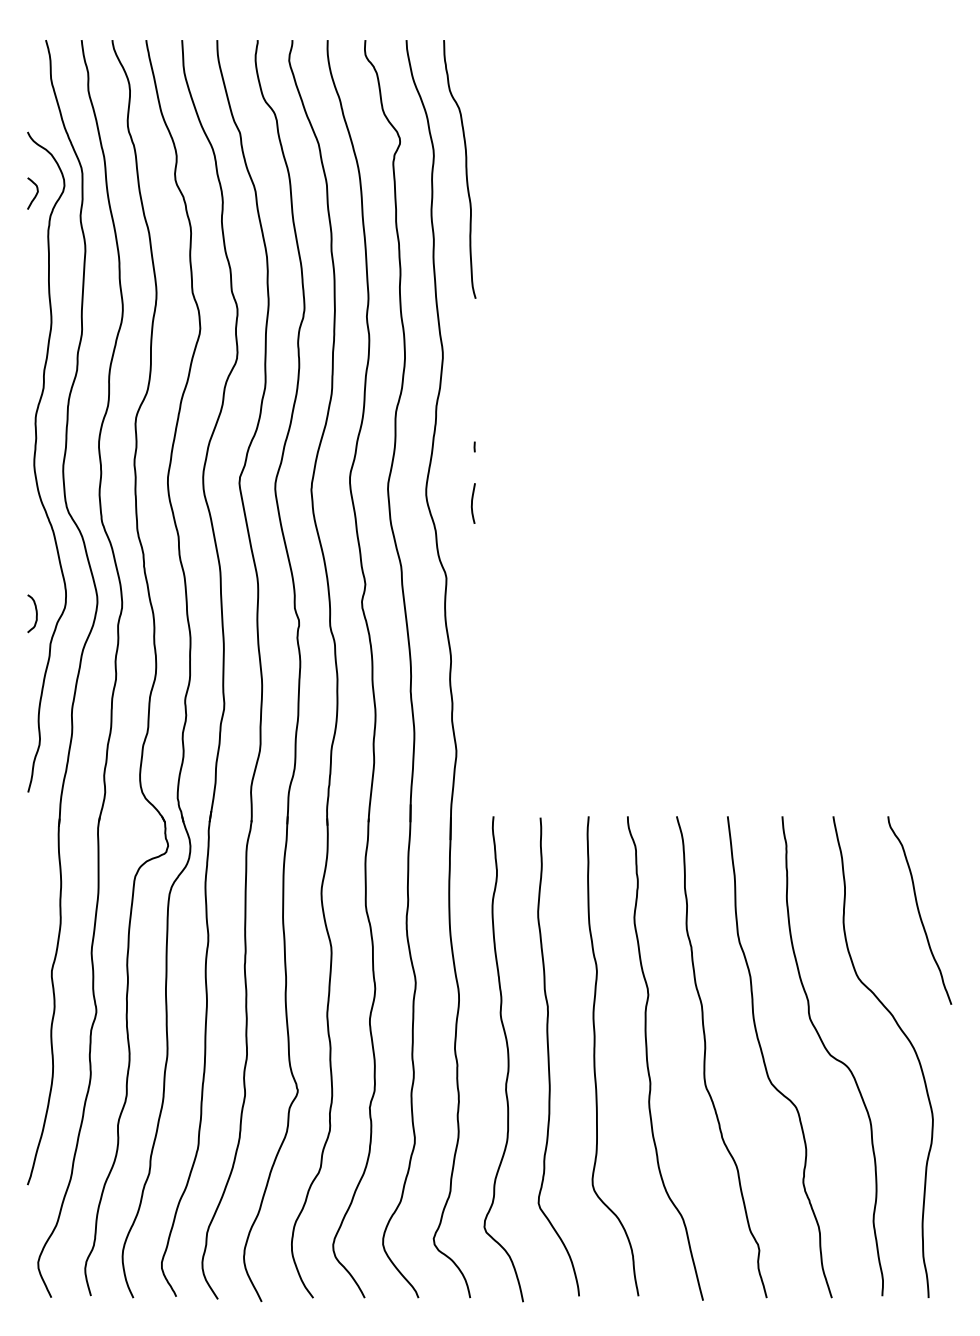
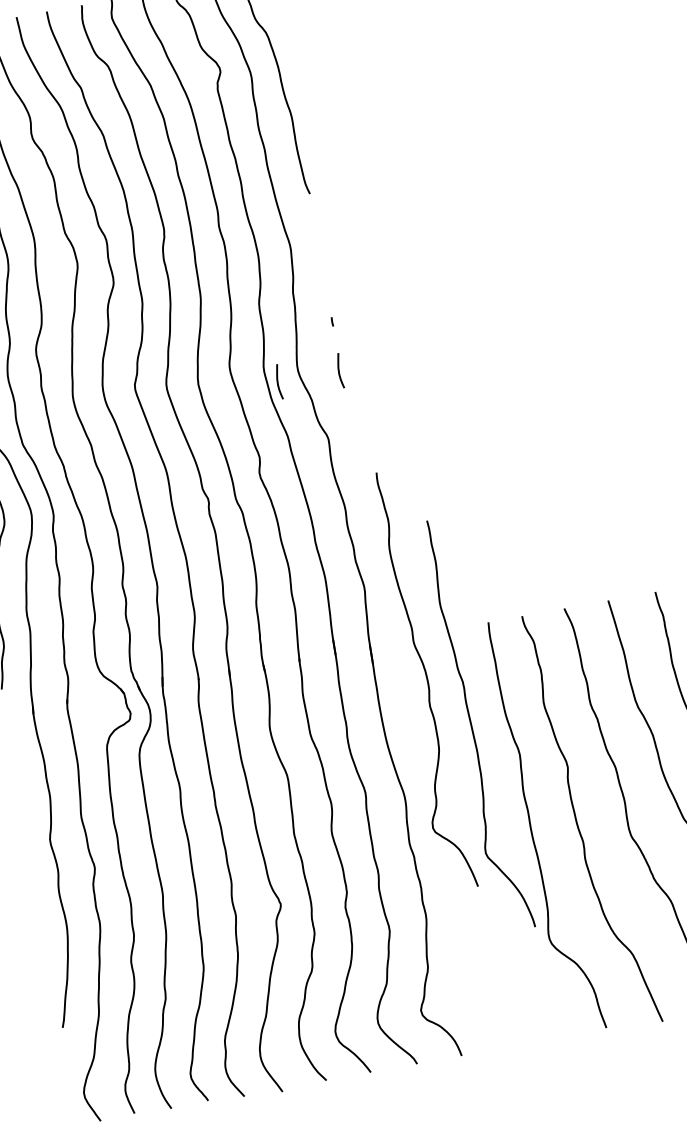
curve: (401, 503) -> (278, 382), added
curve: (549, 1056) -> (472, 725), moved
curve: (507, 1059) -> (426, 679), moved

